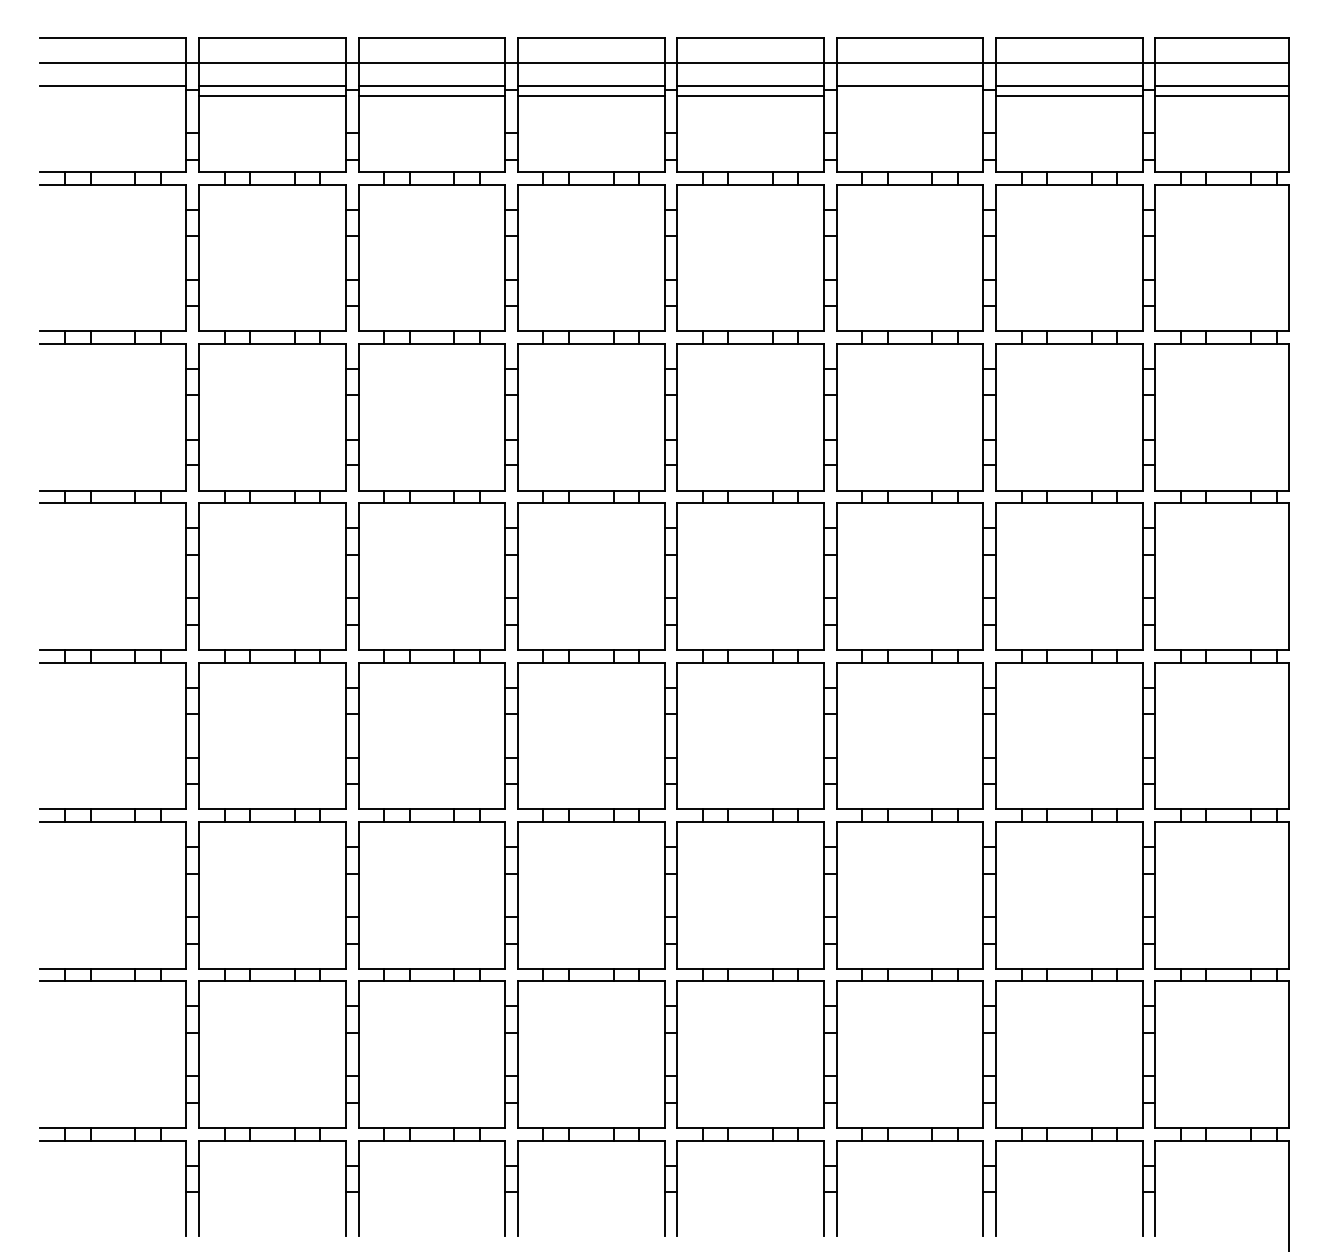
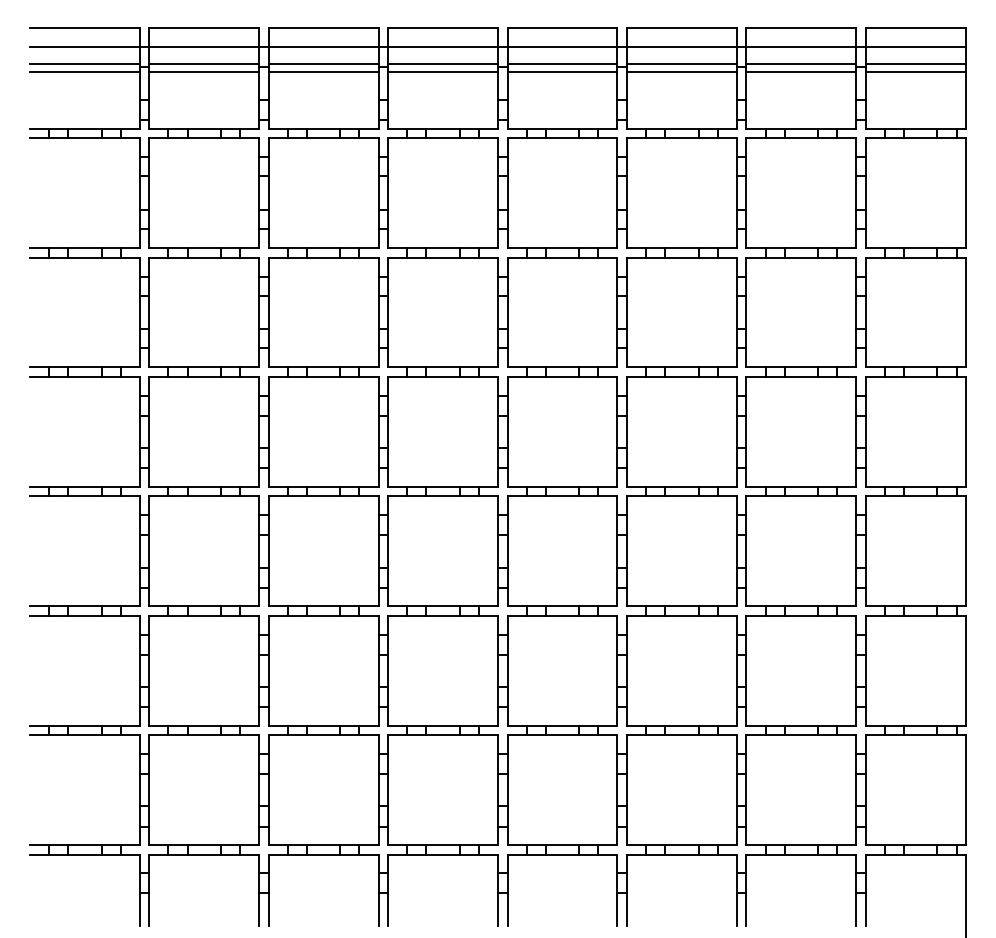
line: (112, 95) -> (84, 71), added
line: (909, 95) -> (681, 71), added

